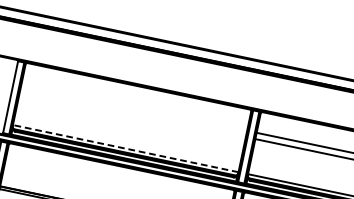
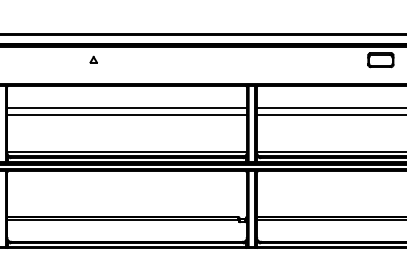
part: (112, 54) -> (93, 59), added
line: (133, 107) -> (126, 108), added
line: (132, 113) -> (126, 114), added
line: (126, 148) -> (127, 151), dashed -> solid

